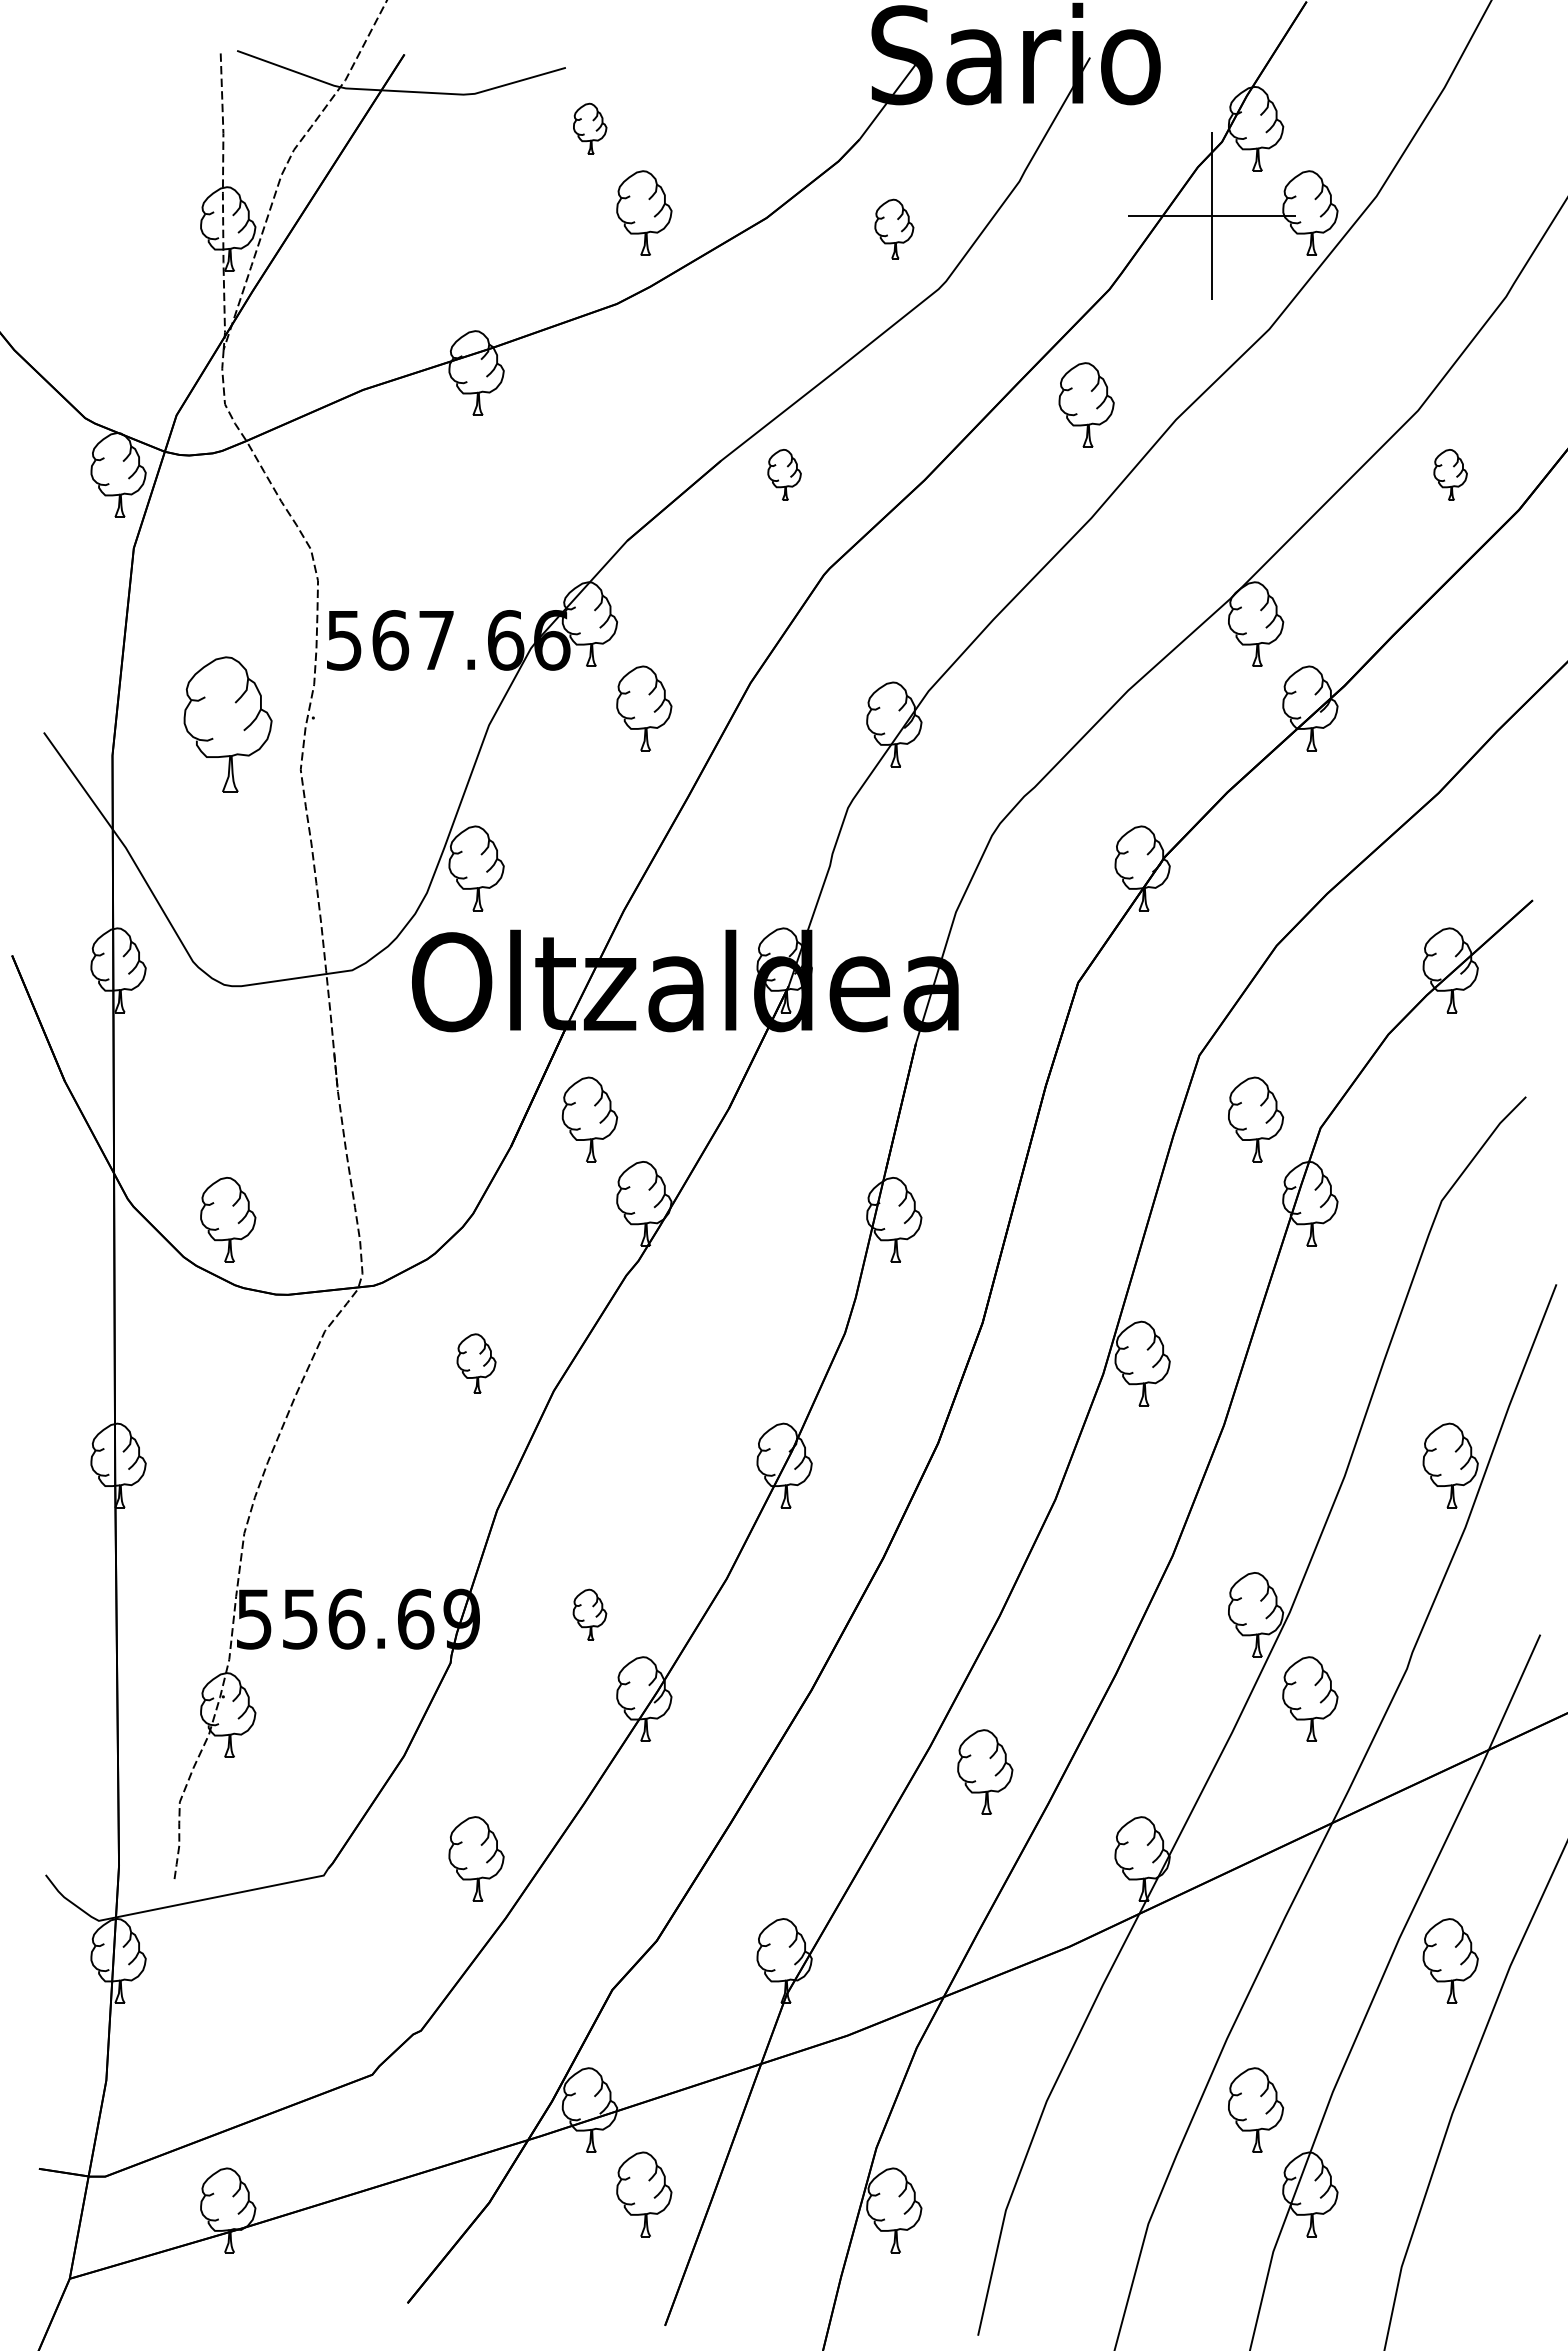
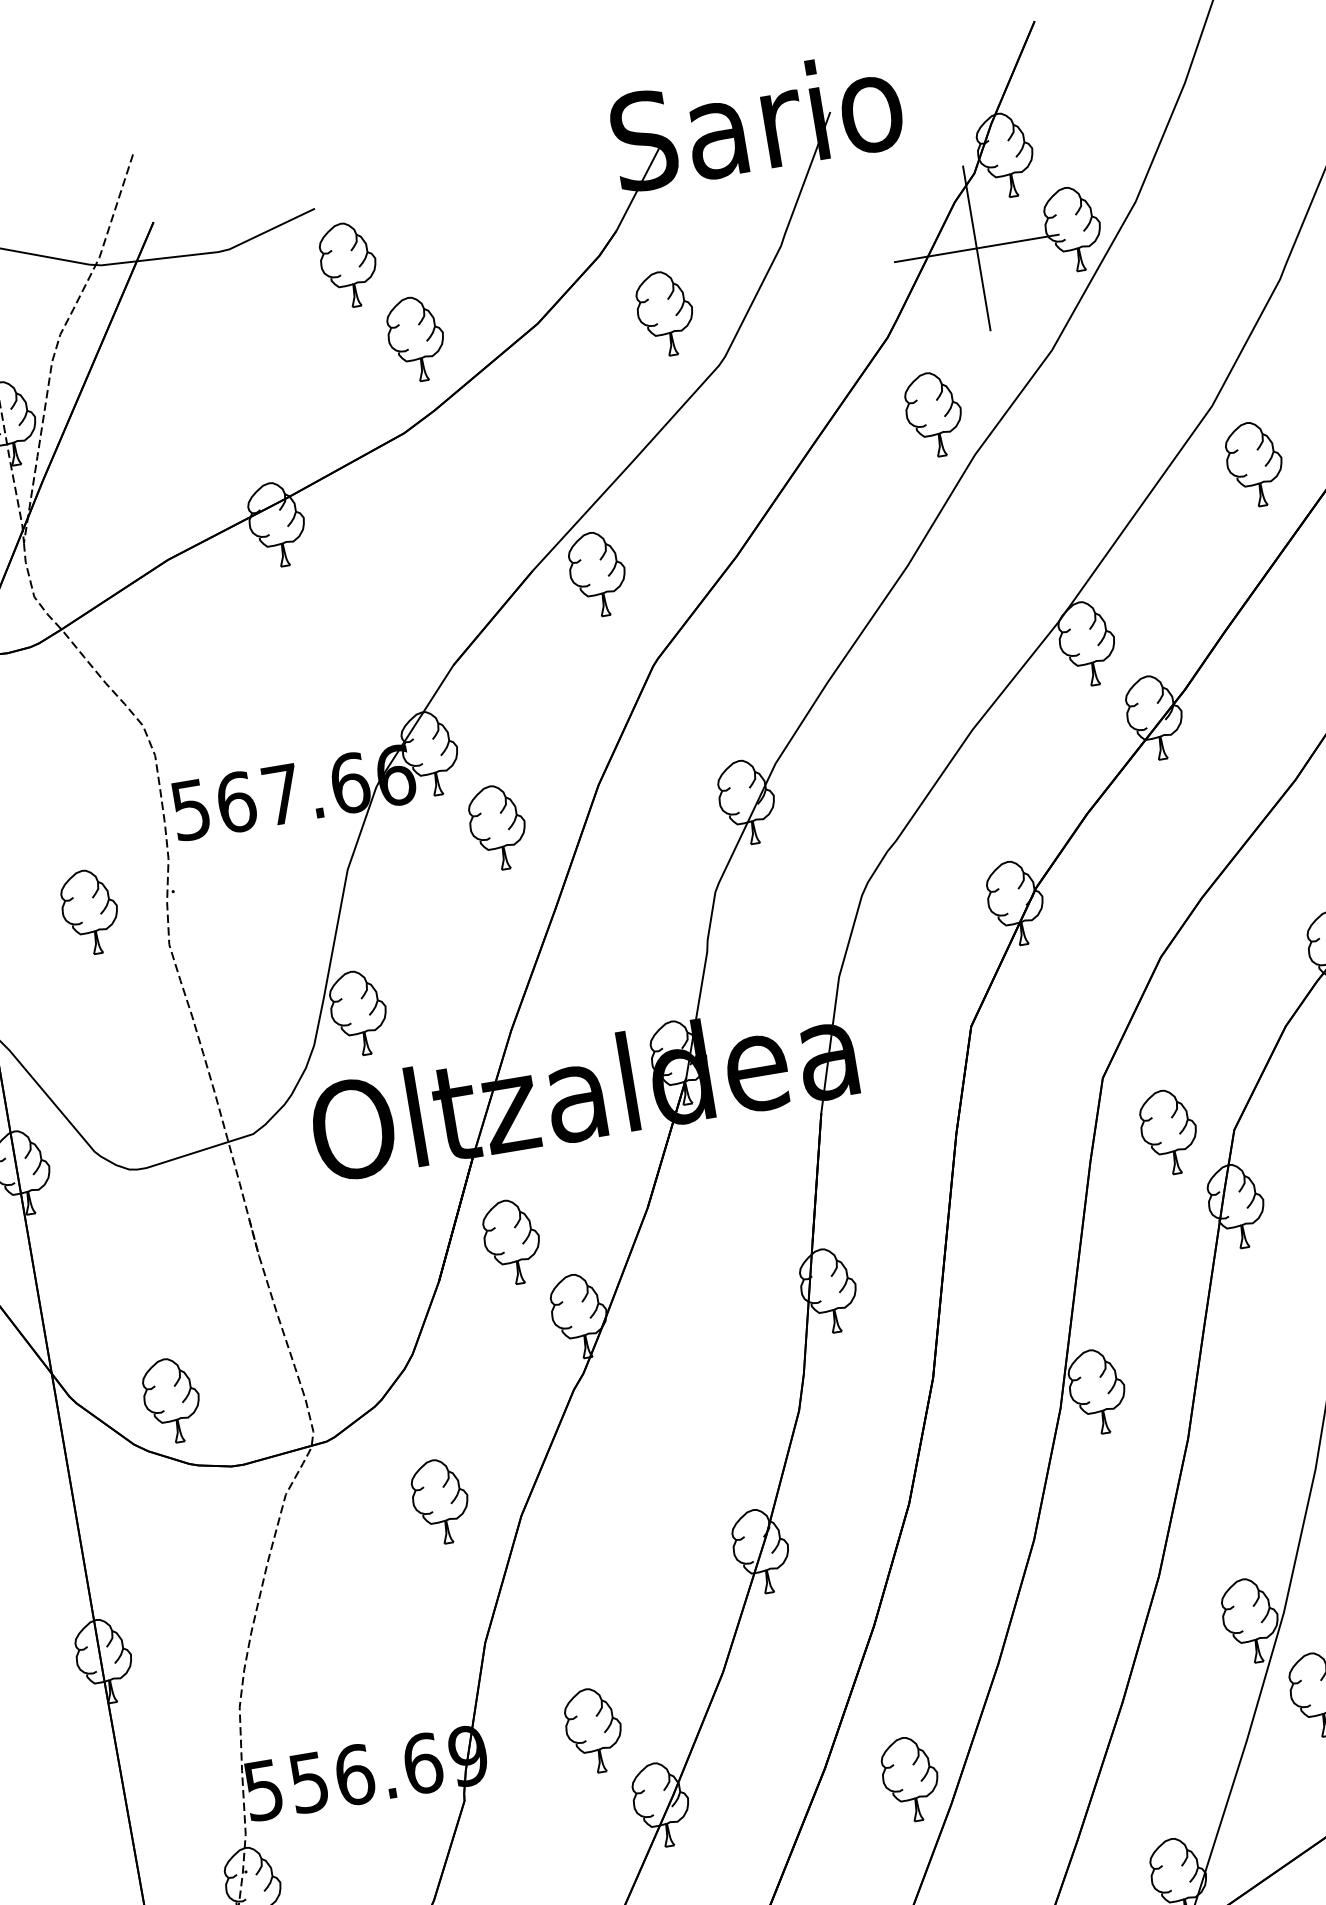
part: (590, 128) -> (349, 264), size x1.67
part: (894, 228) -> (665, 312), size x1.43
part: (1086, 404) -> (933, 414), moved
part: (784, 474) -> (597, 573), size x1.67
part: (1450, 474) -> (1254, 463), size x1.67
part: (228, 724) -> (90, 912), size x0.62
part: (476, 1363) -> (440, 1501), size x1.43
part: (589, 1614) -> (593, 1730), size x1.67
part: (985, 1771) -> (910, 1778), moved

